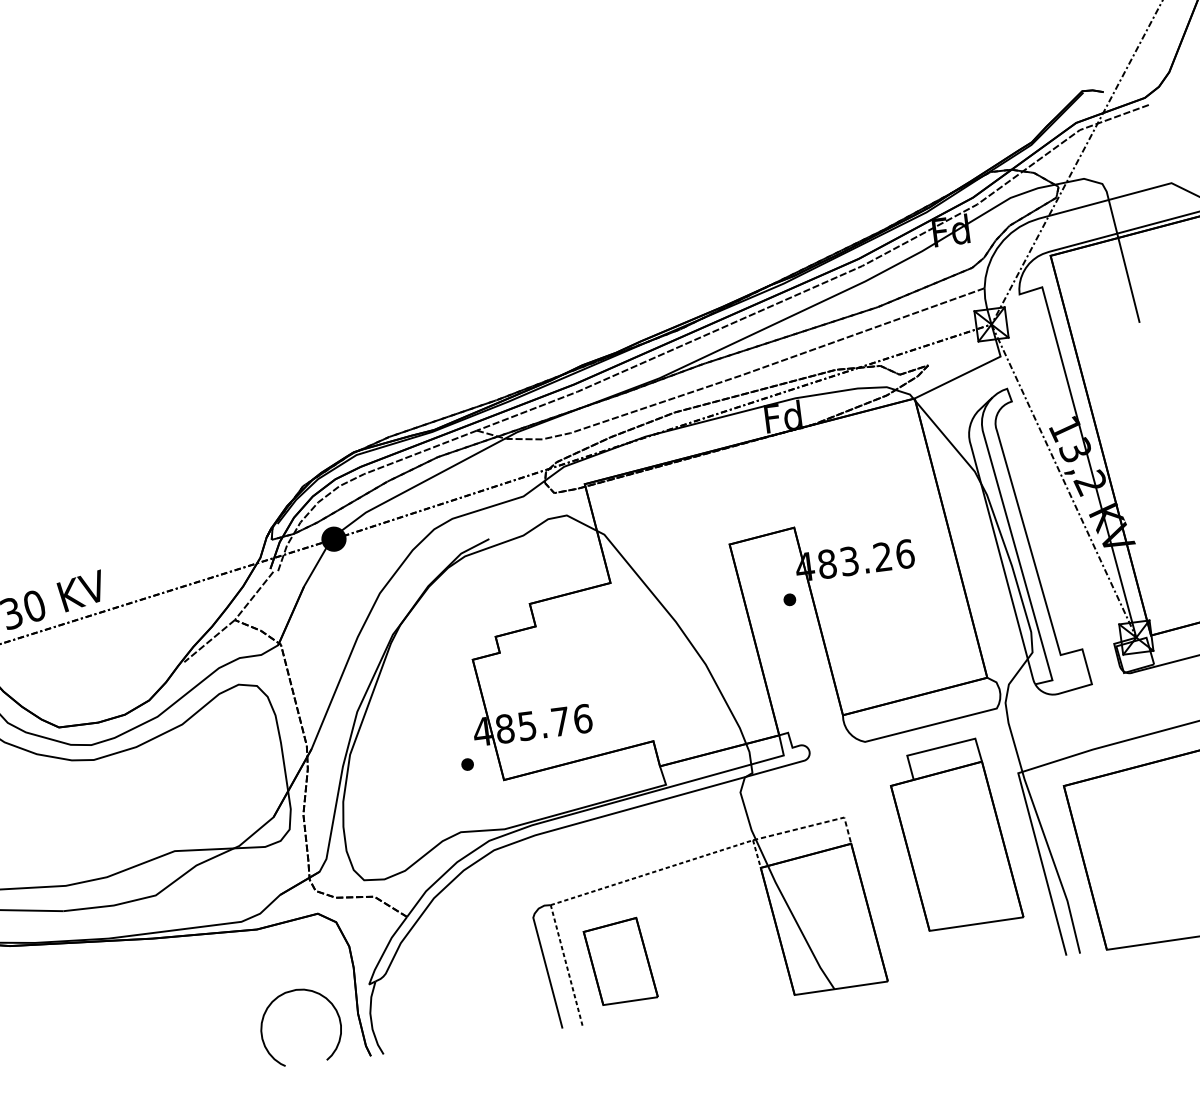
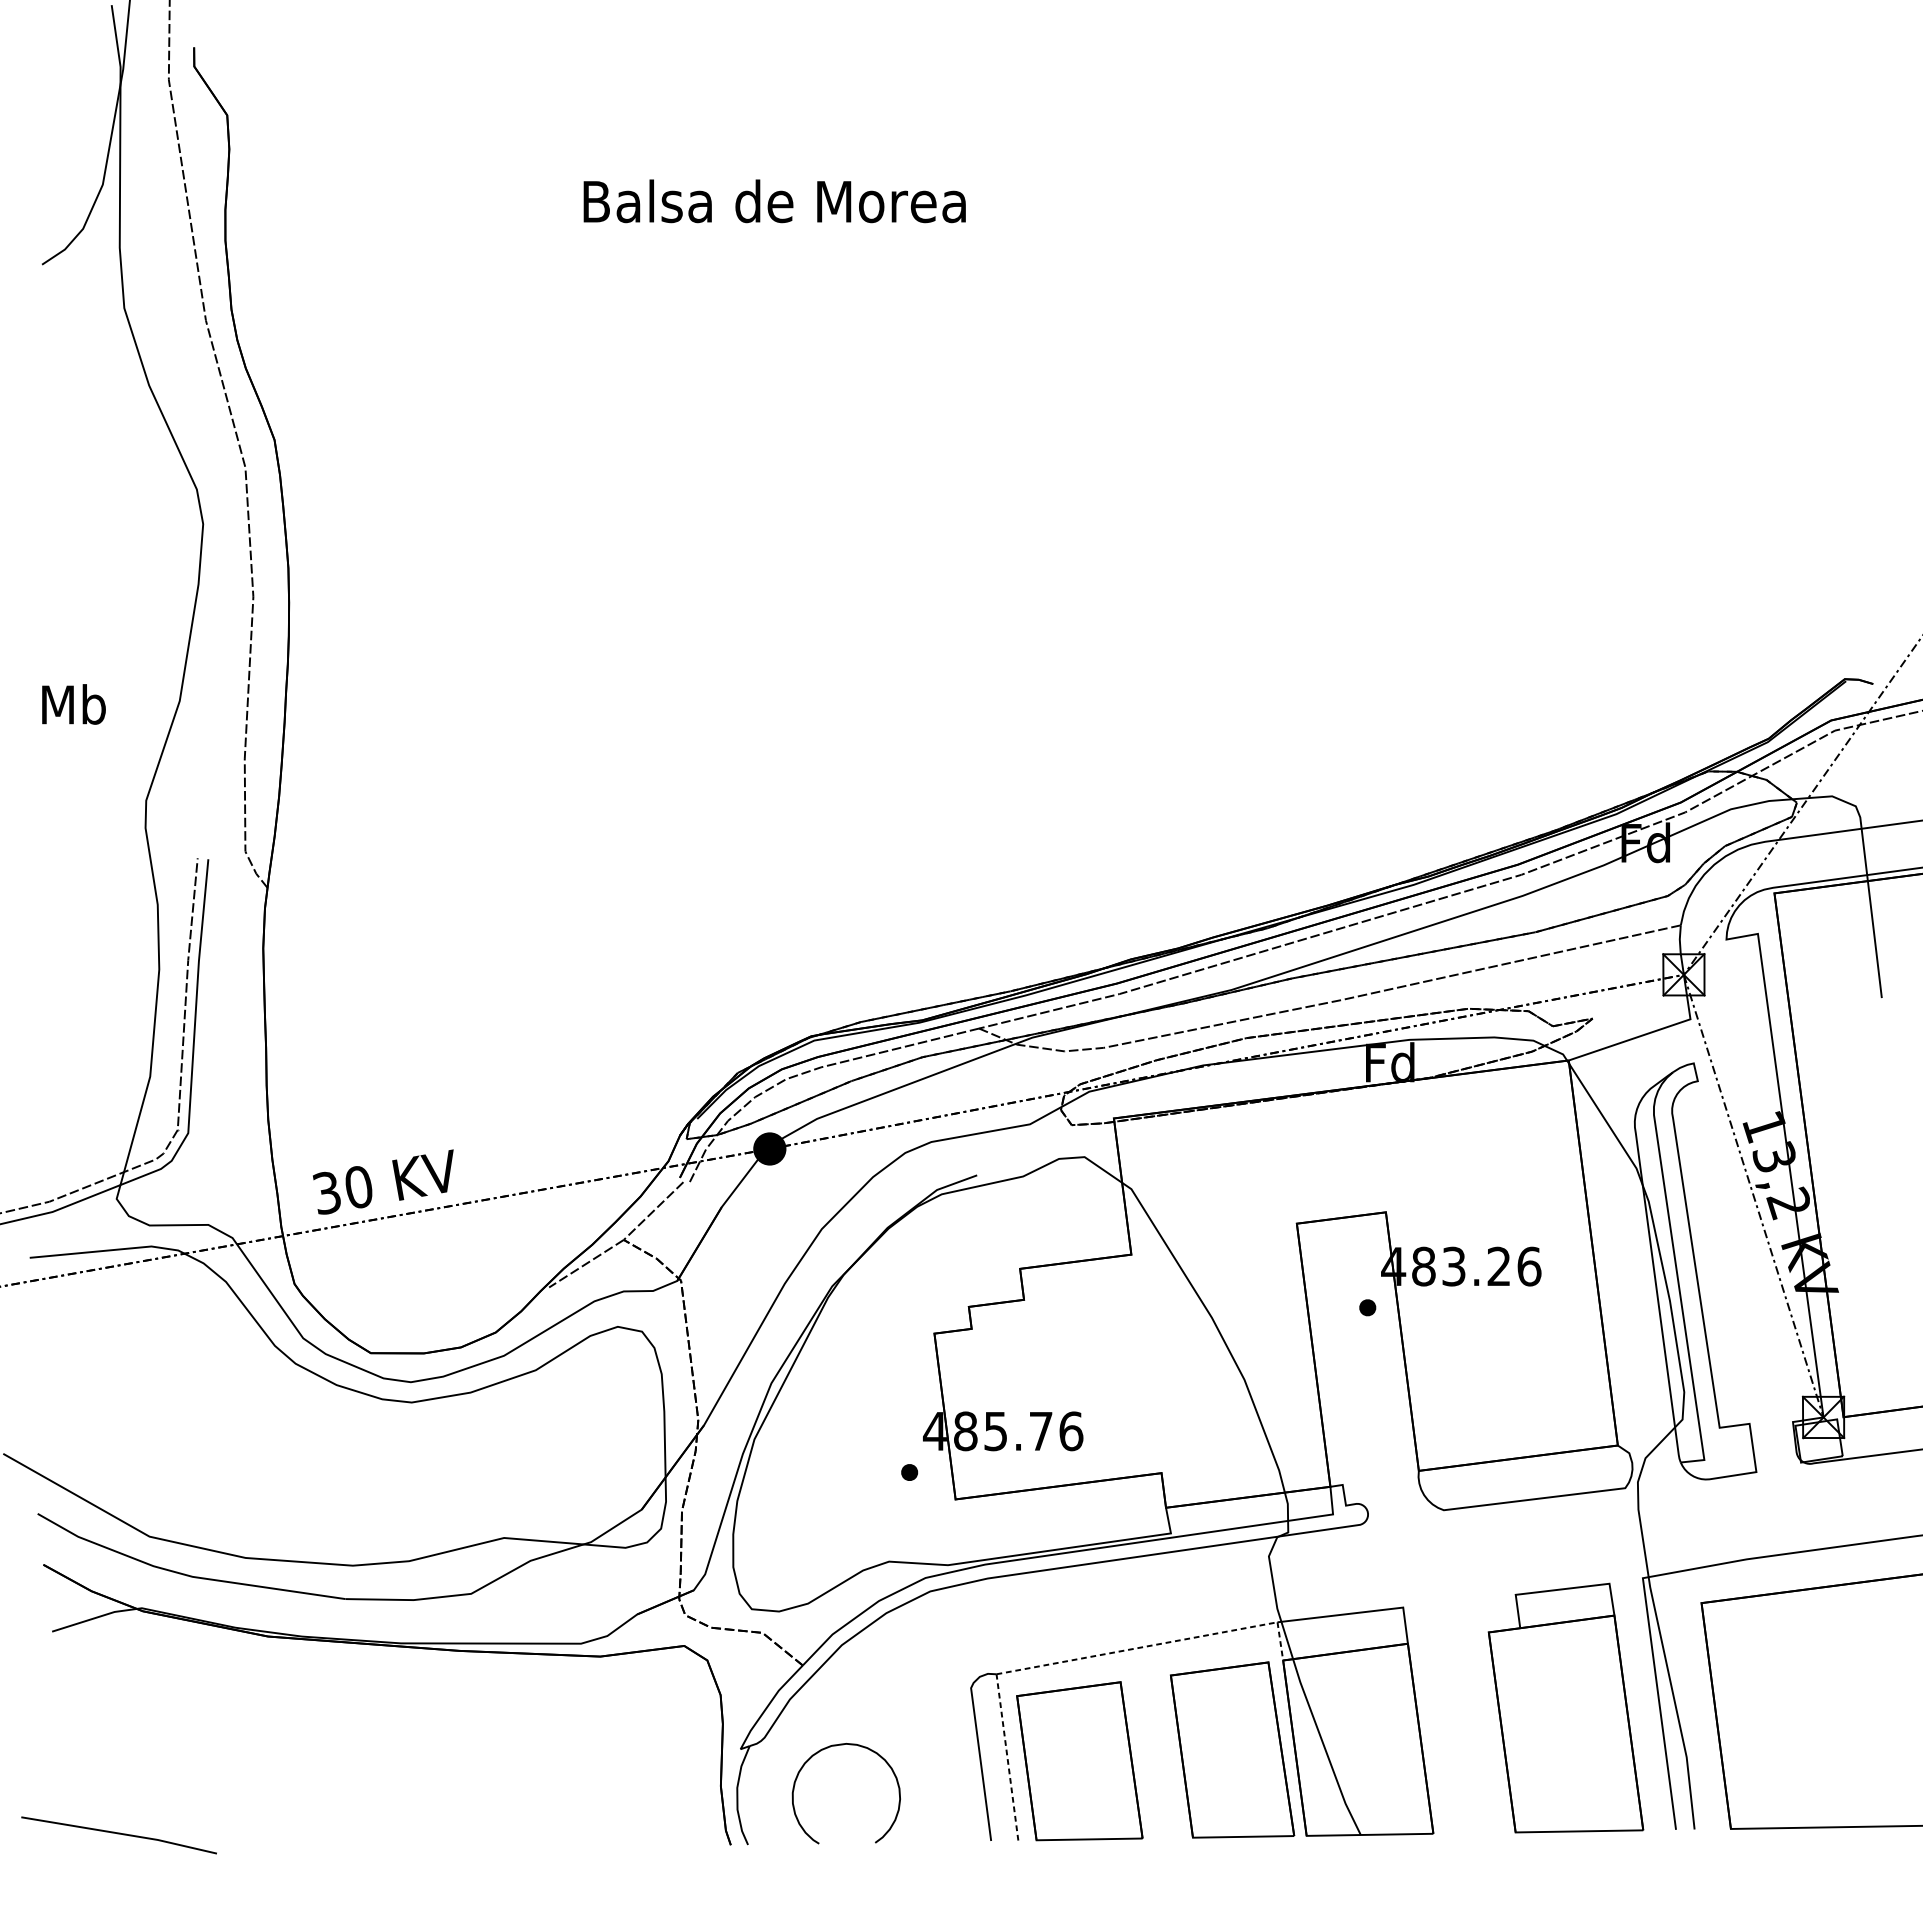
line: (812, 825) -> (1359, 1612), dashed -> solid
part: (954, 834) -> (1565, 1707), moved
part: (731, 938) -> (1232, 1749), added
part: (620, 961) -> (1079, 1761), size x1.43
curve: (289, 992) -> (836, 1746), moved

